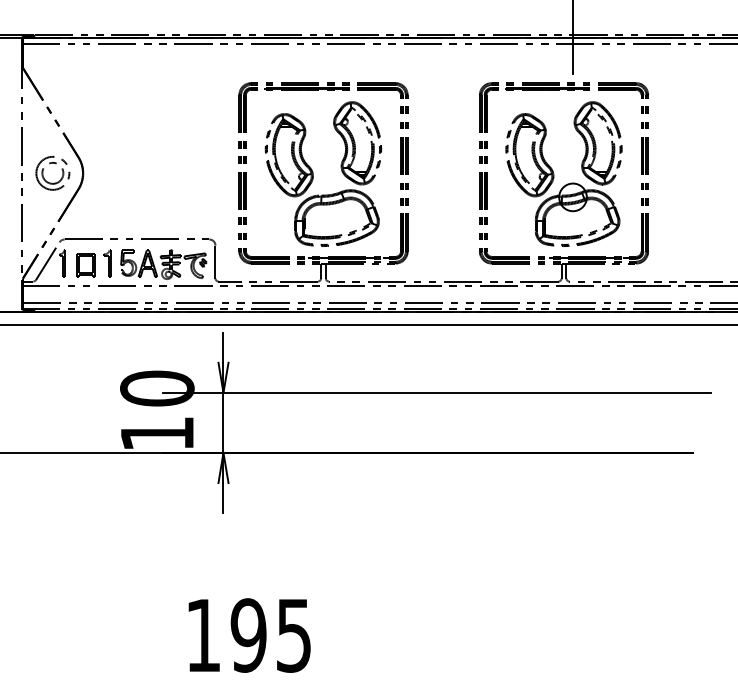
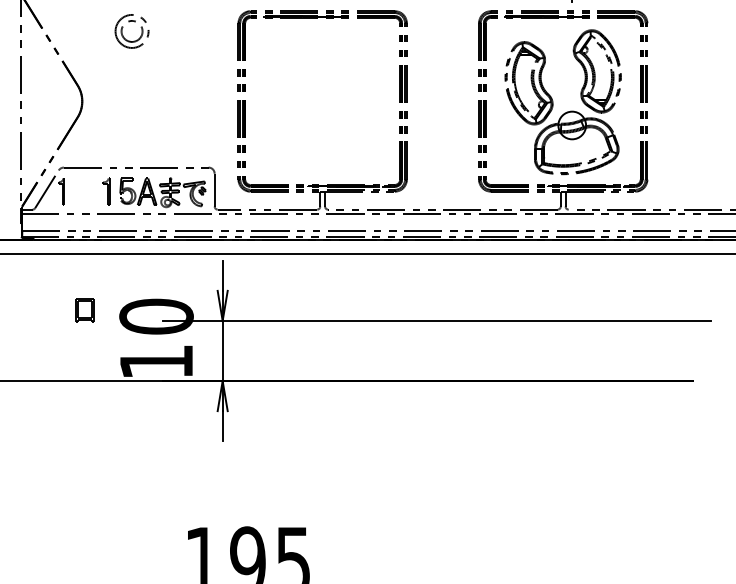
part: (49, 164) -> (128, 22), moved
part: (313, 173) -> (312, 101), removed
part: (85, 265) -> (84, 310), moved

